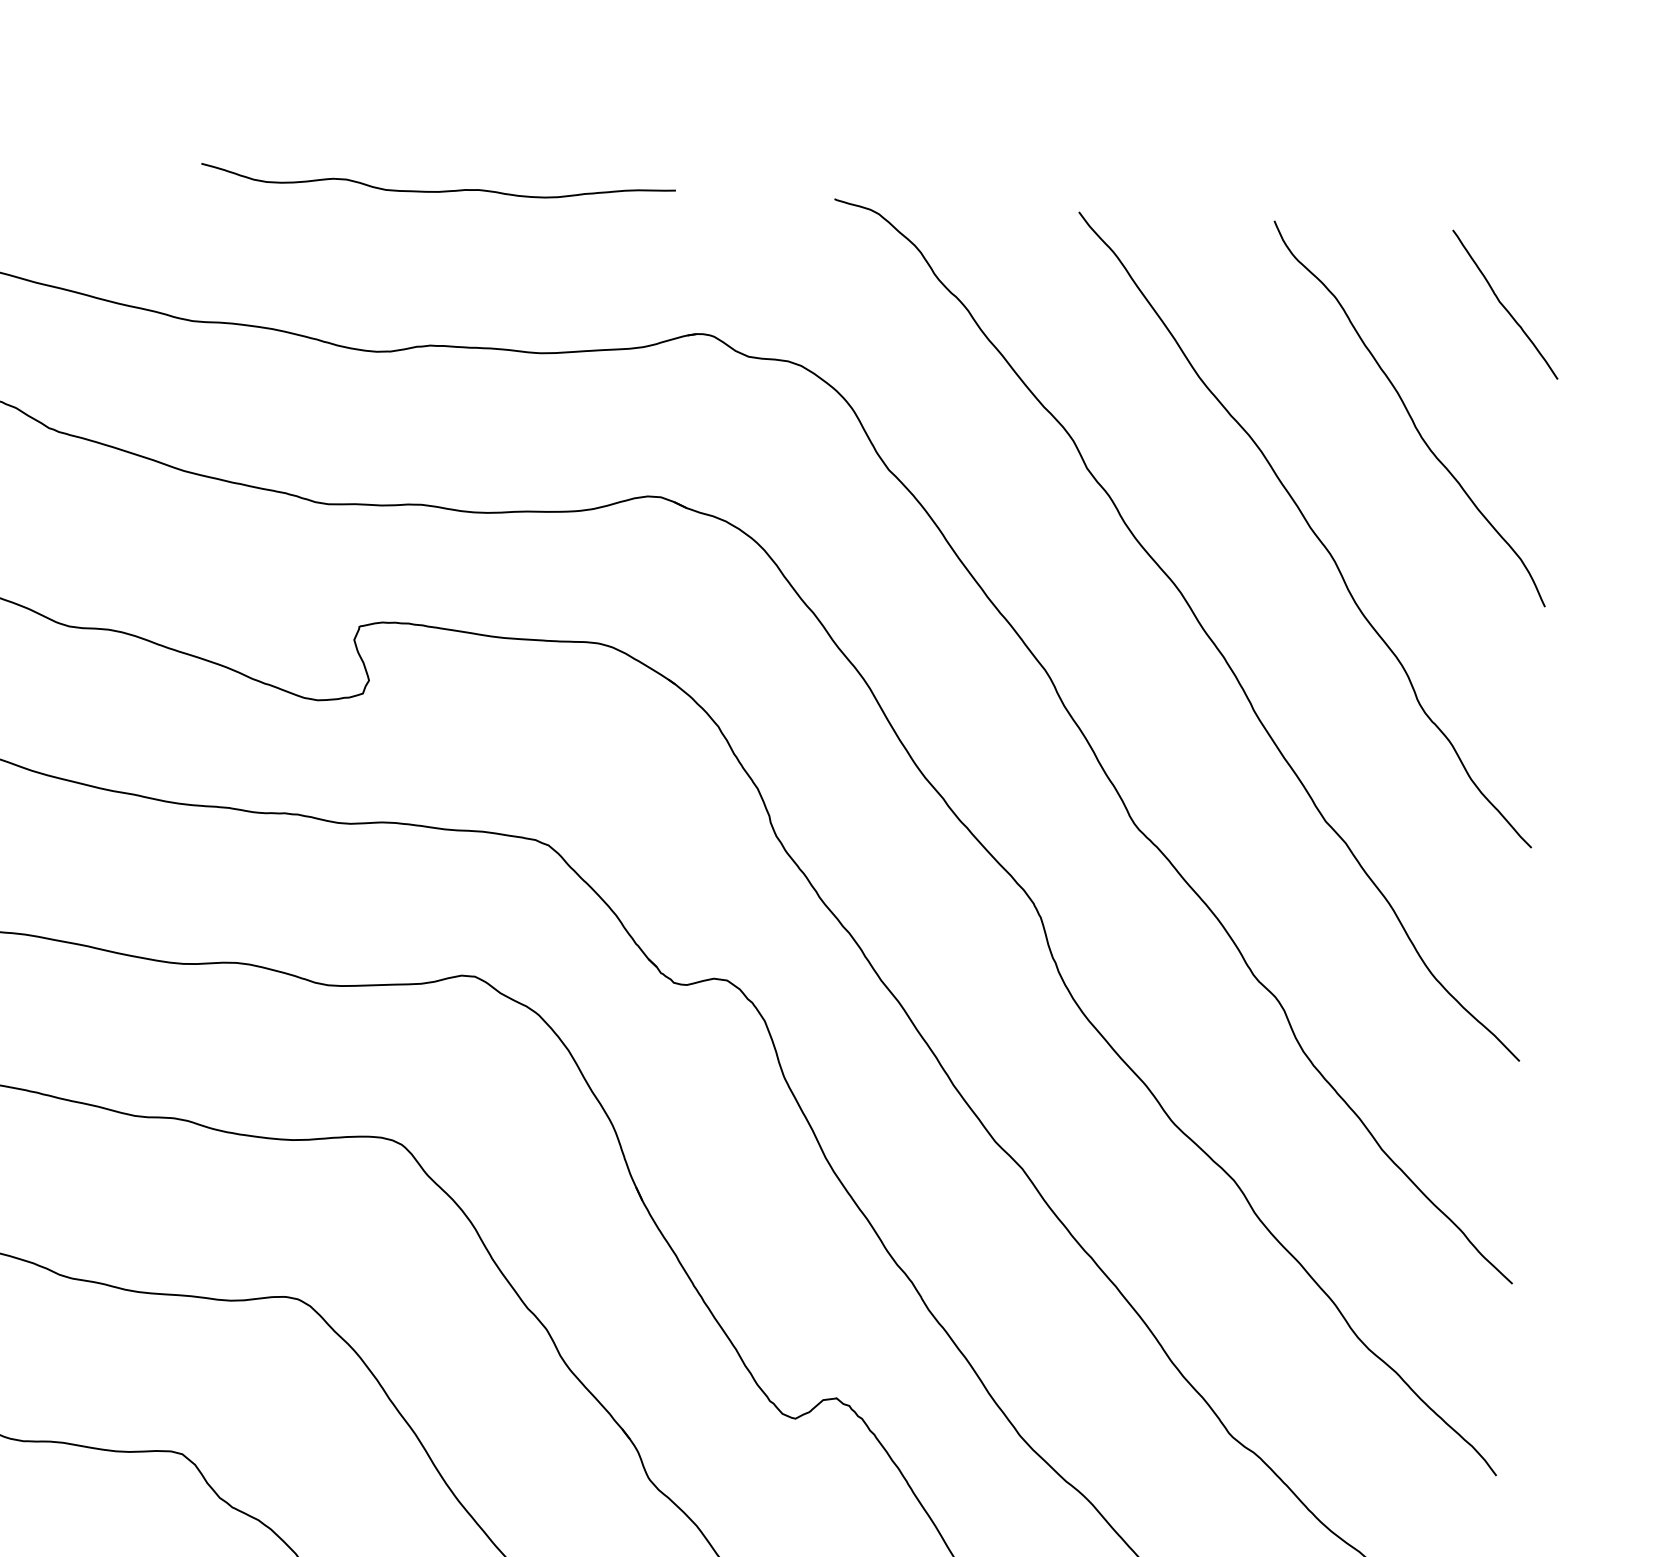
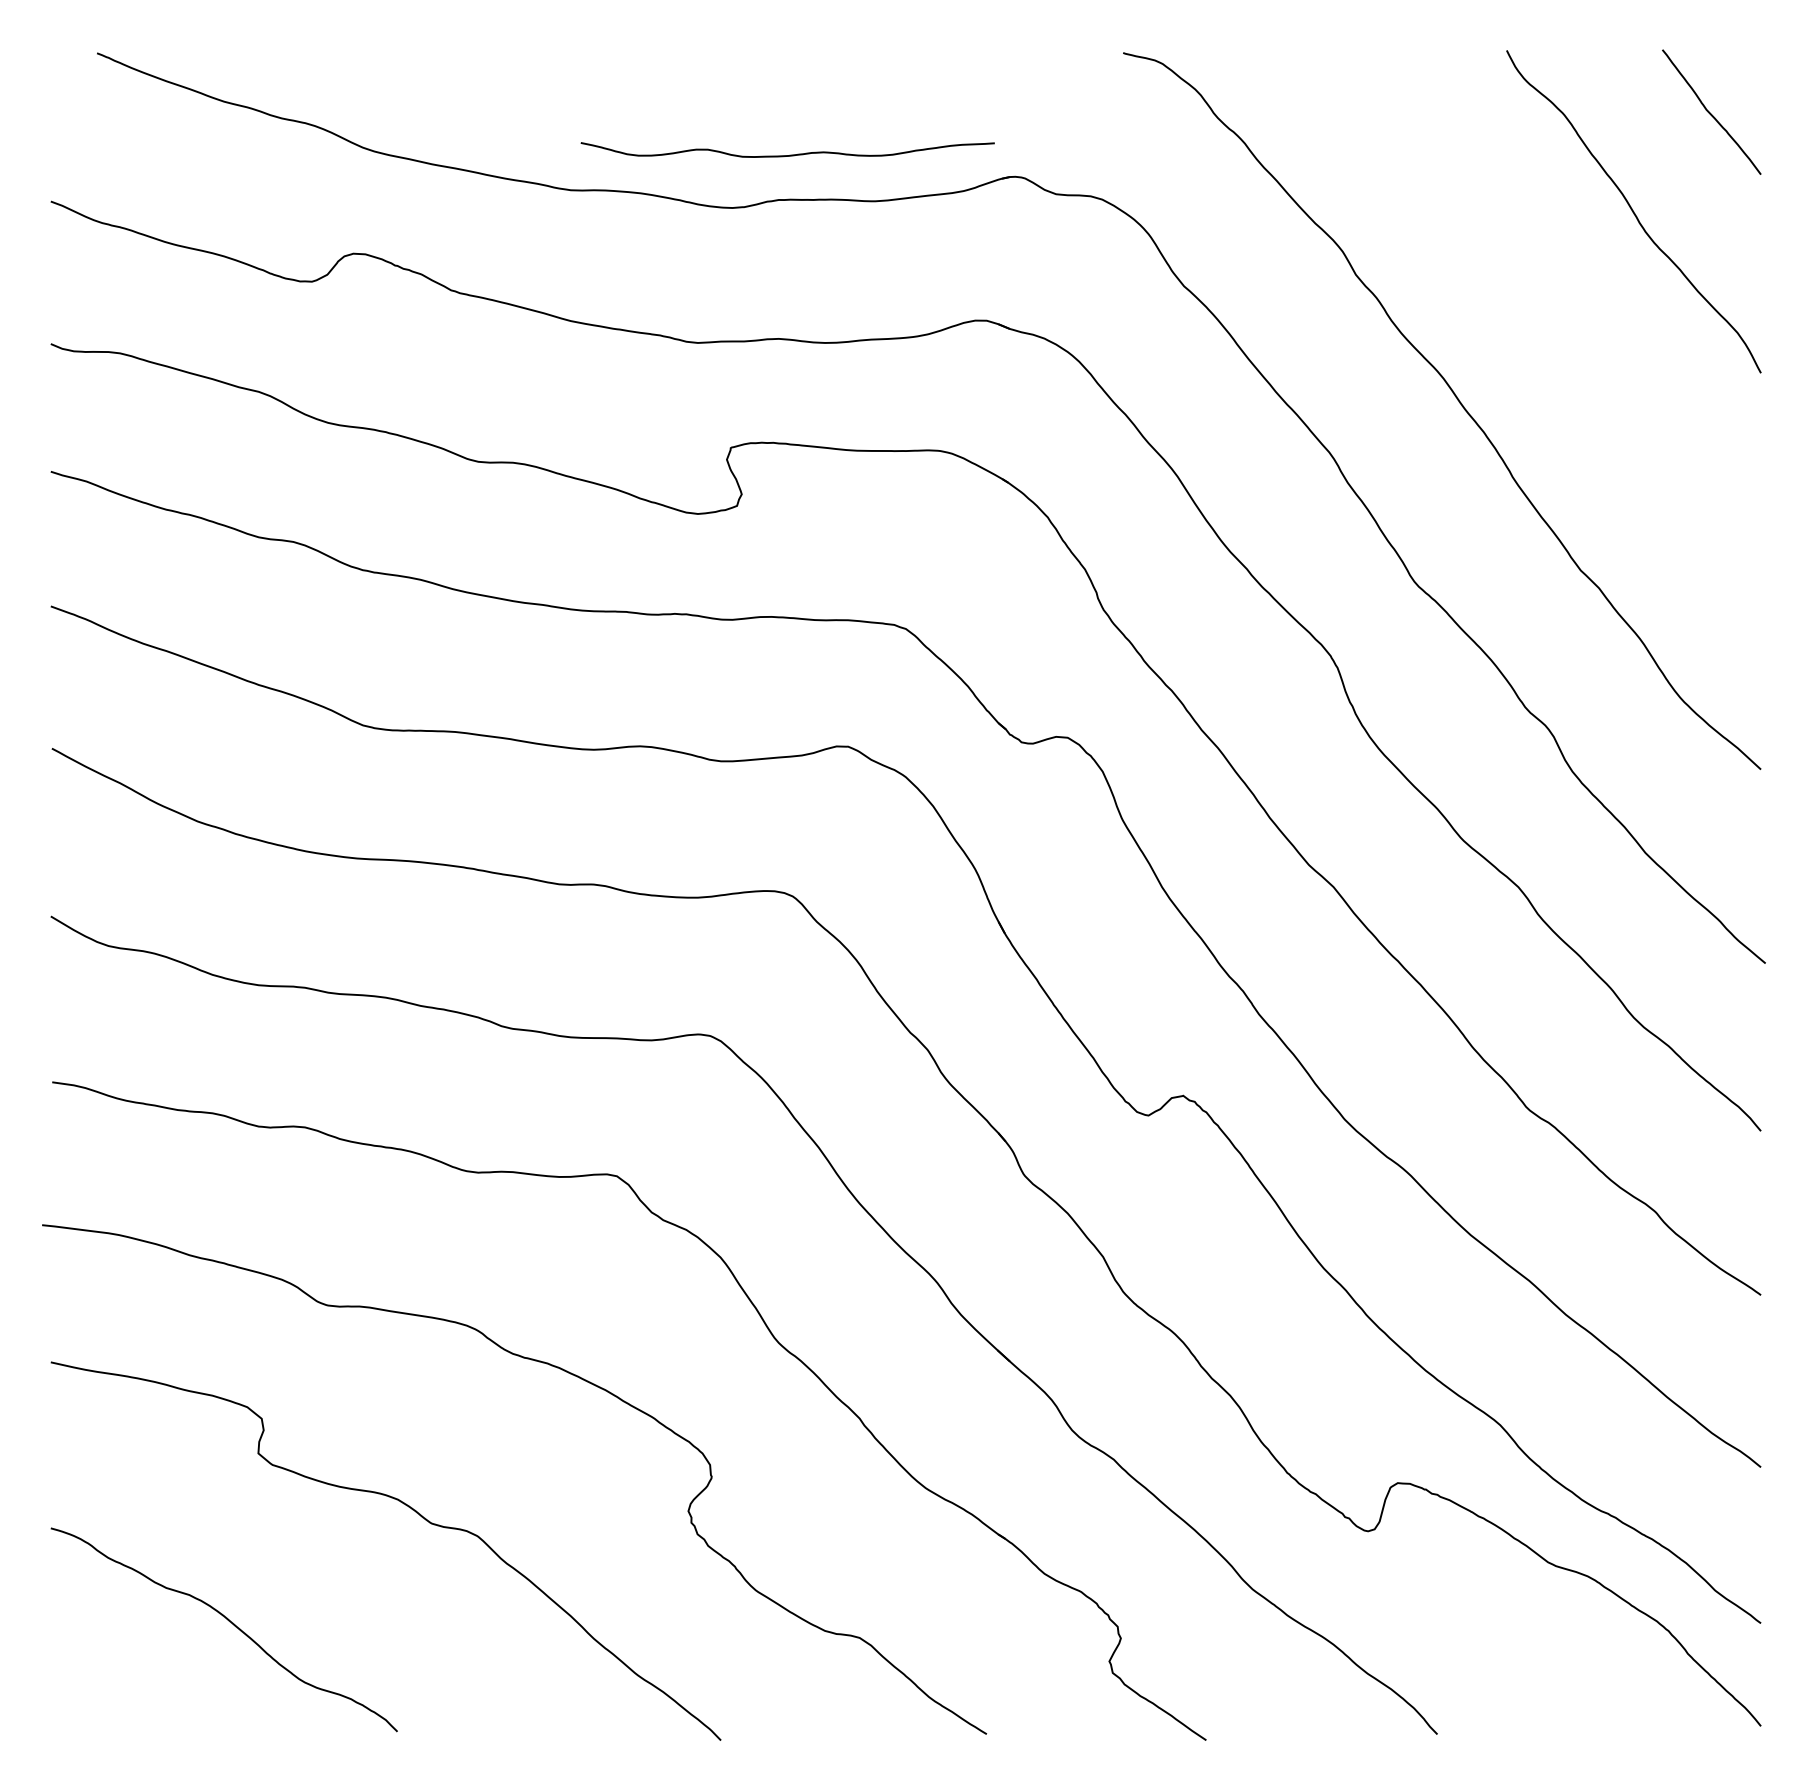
curve: (439, 190) -> (789, 154), moved
curve: (1308, 527) -> (1551, 315), removed

